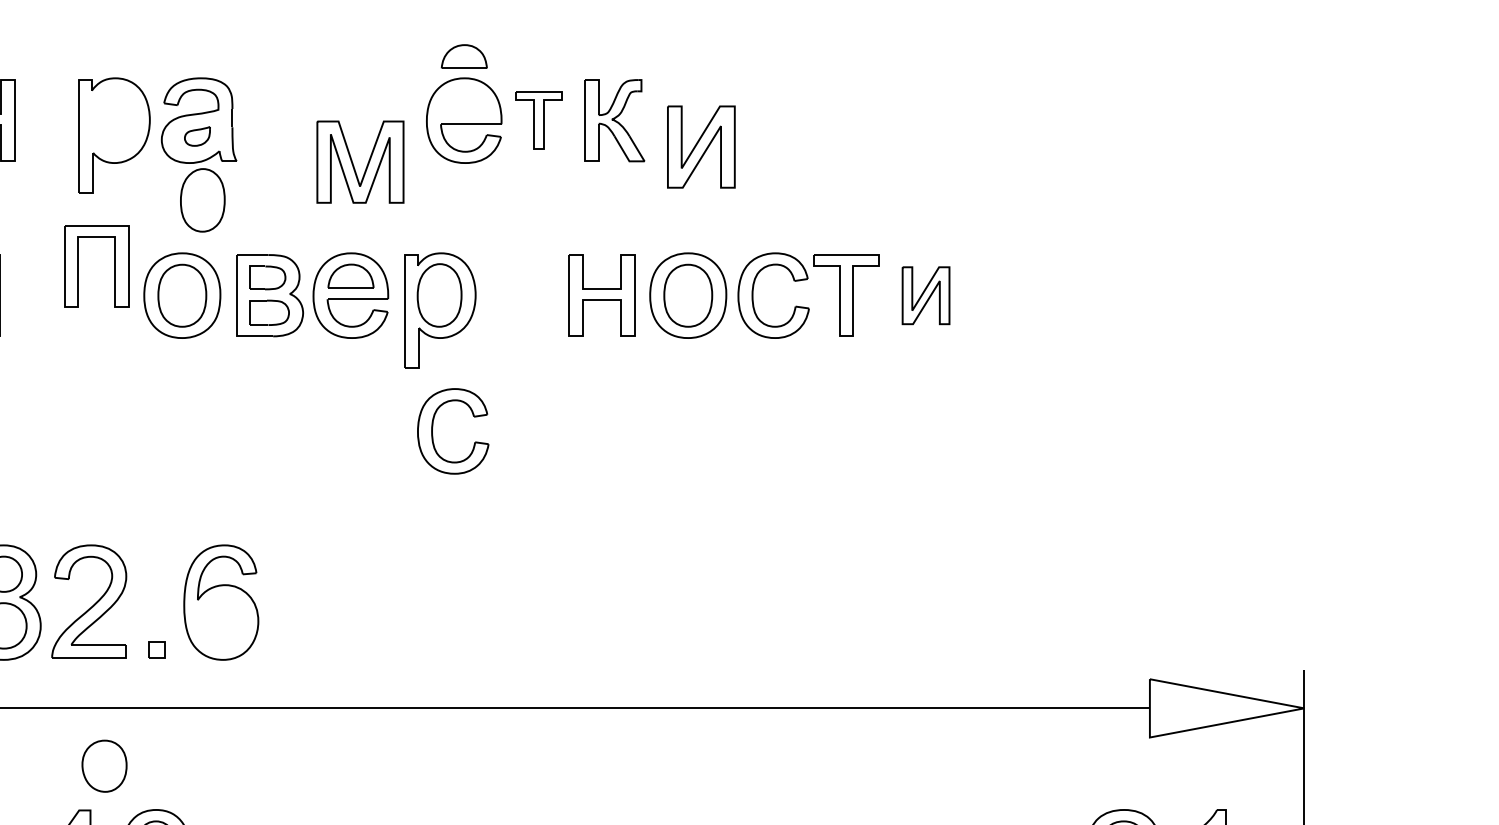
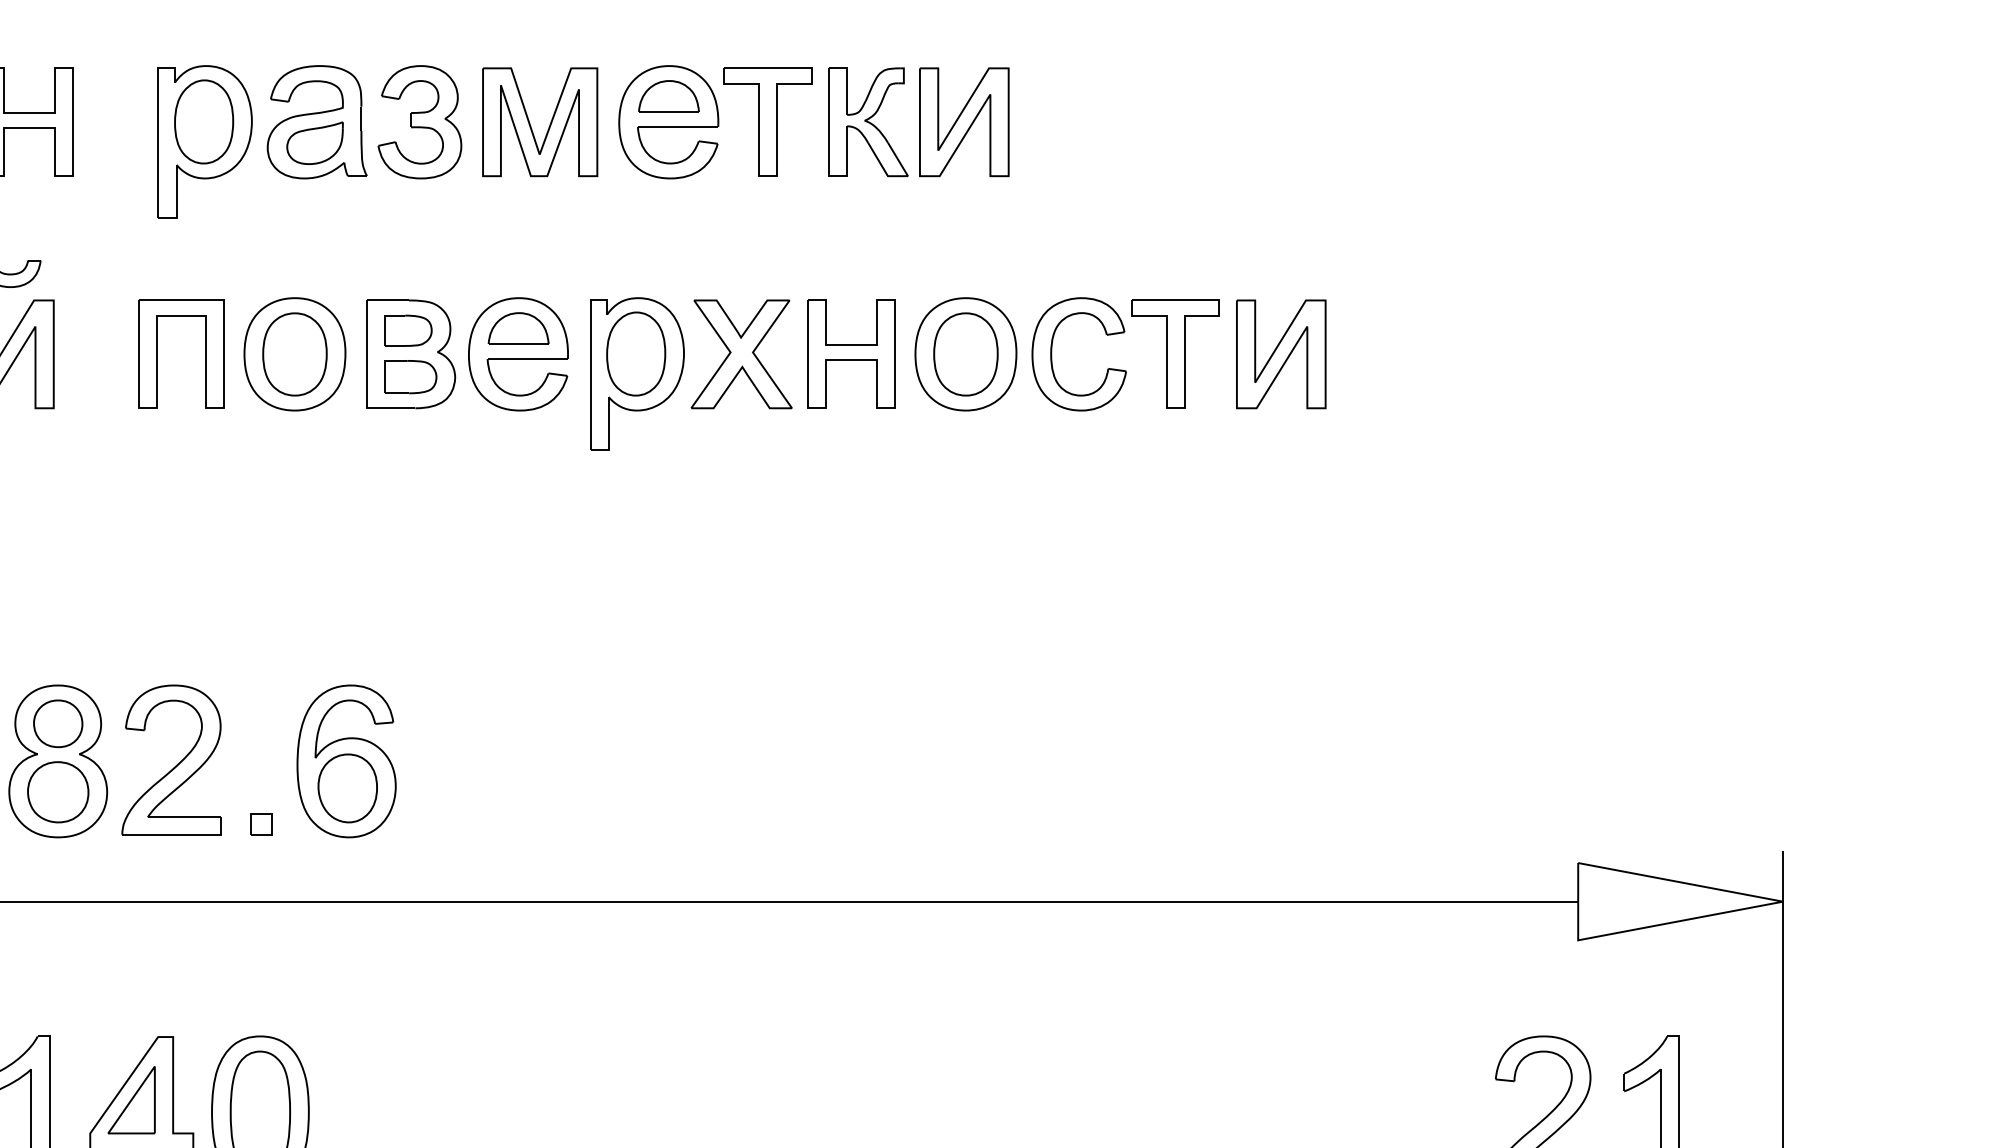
part: (463, 56) -> (668, 96), moved
part: (276, 120) -> (419, 122), added
part: (538, 120) -> (767, 121), size x1.43
part: (197, 135) -> (314, 142), size x1.67
part: (701, 147) -> (964, 122), moved
part: (367, 163) -> (549, 124), moved
part: (203, 200) -> (204, 121), moved
part: (78, 265) -> (157, 353), moved
part: (519, 295) -> (741, 354), added
part: (926, 295) -> (1281, 354), size x1.43
part: (433, 431) -> (627, 534), removed
part: (104, 766) -> (347, 788), moved

